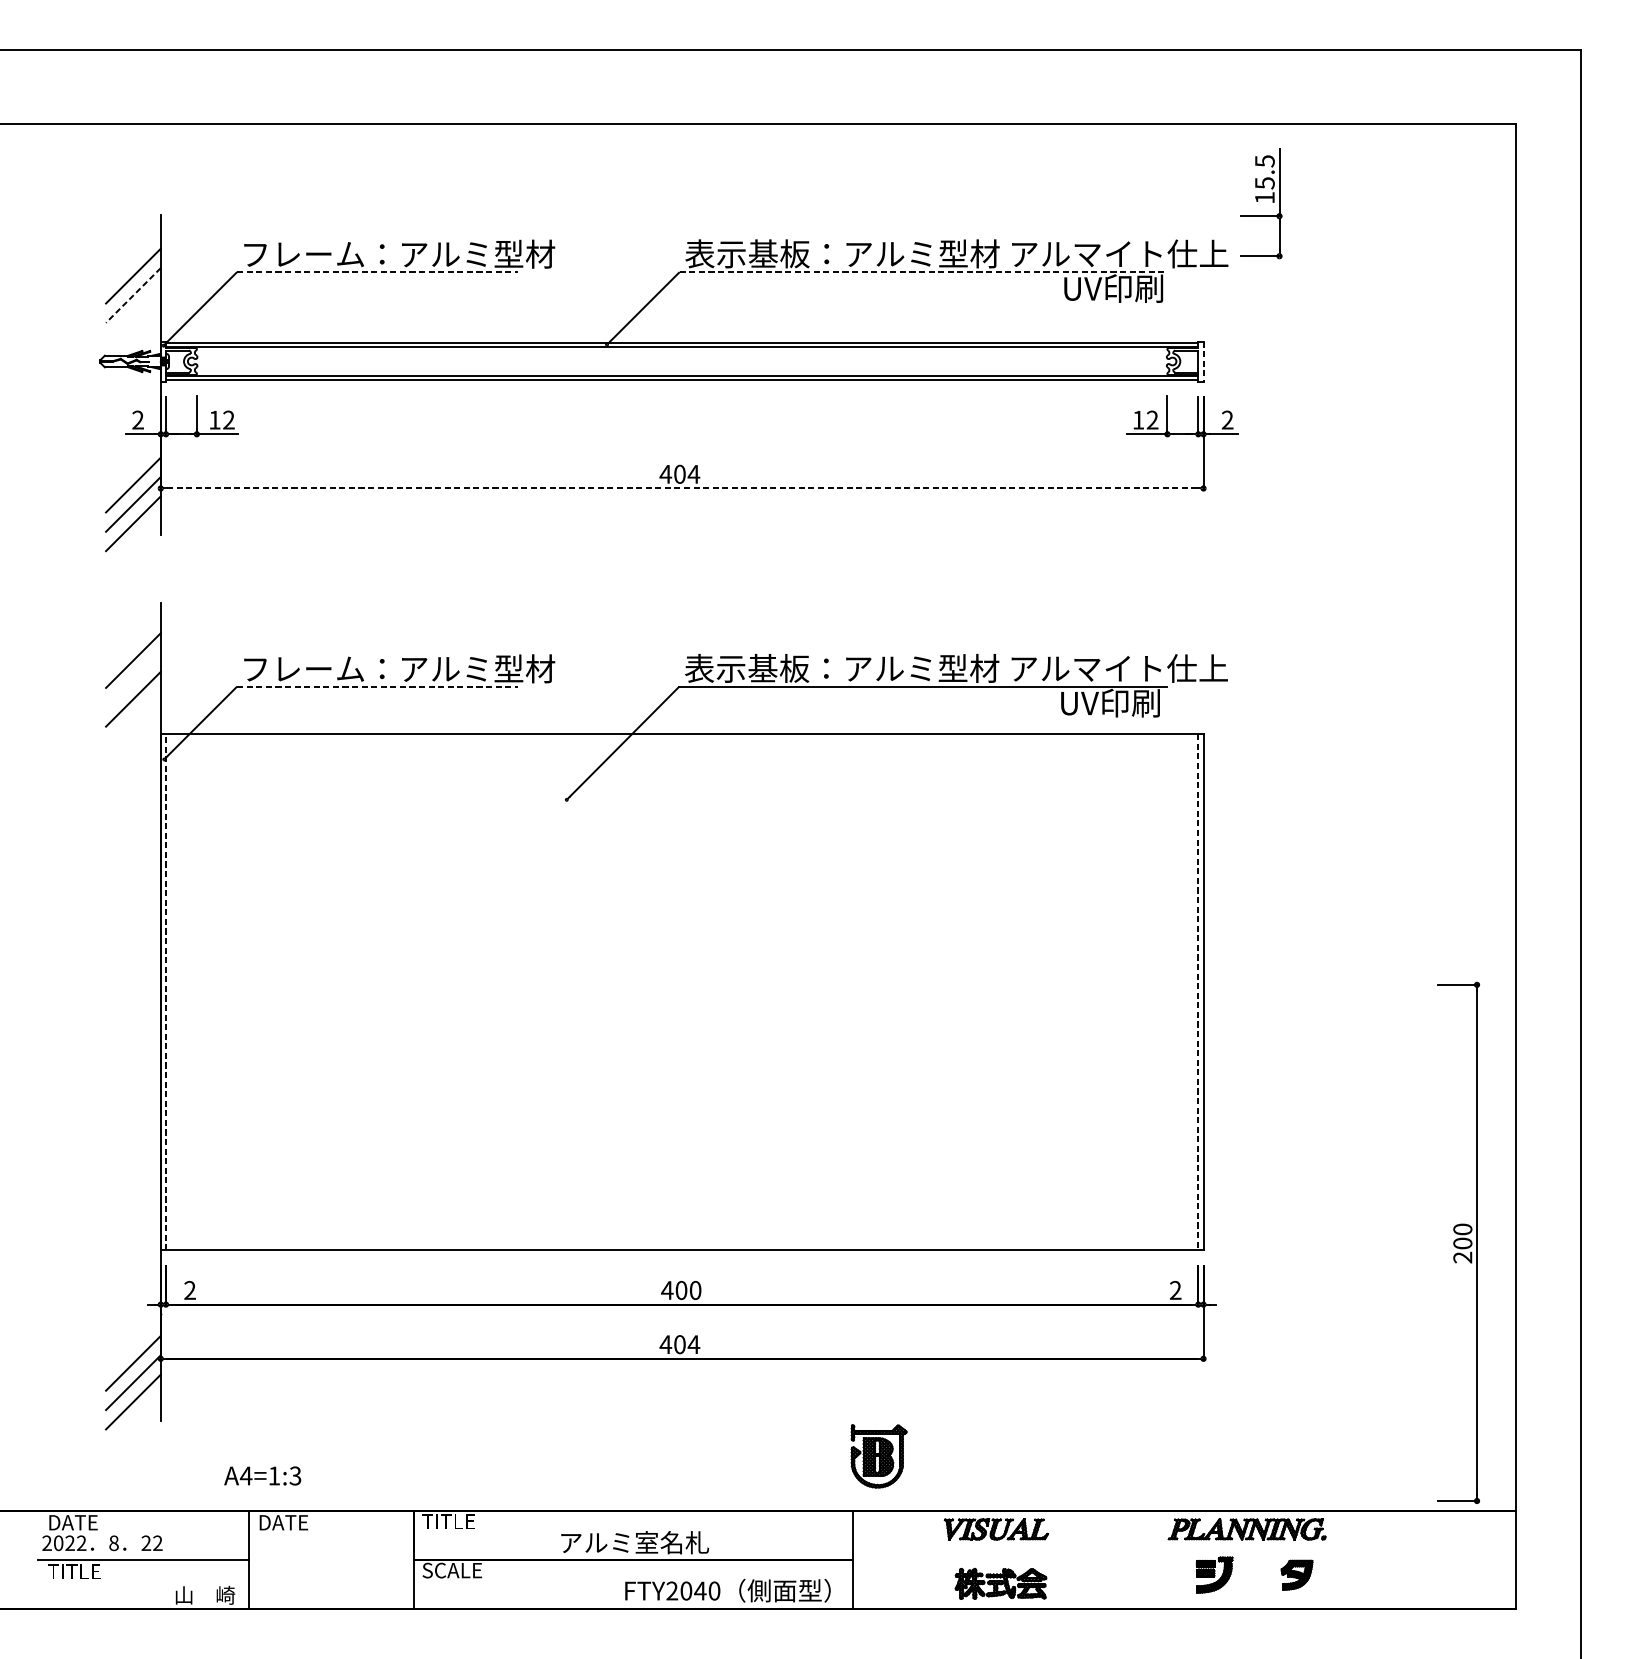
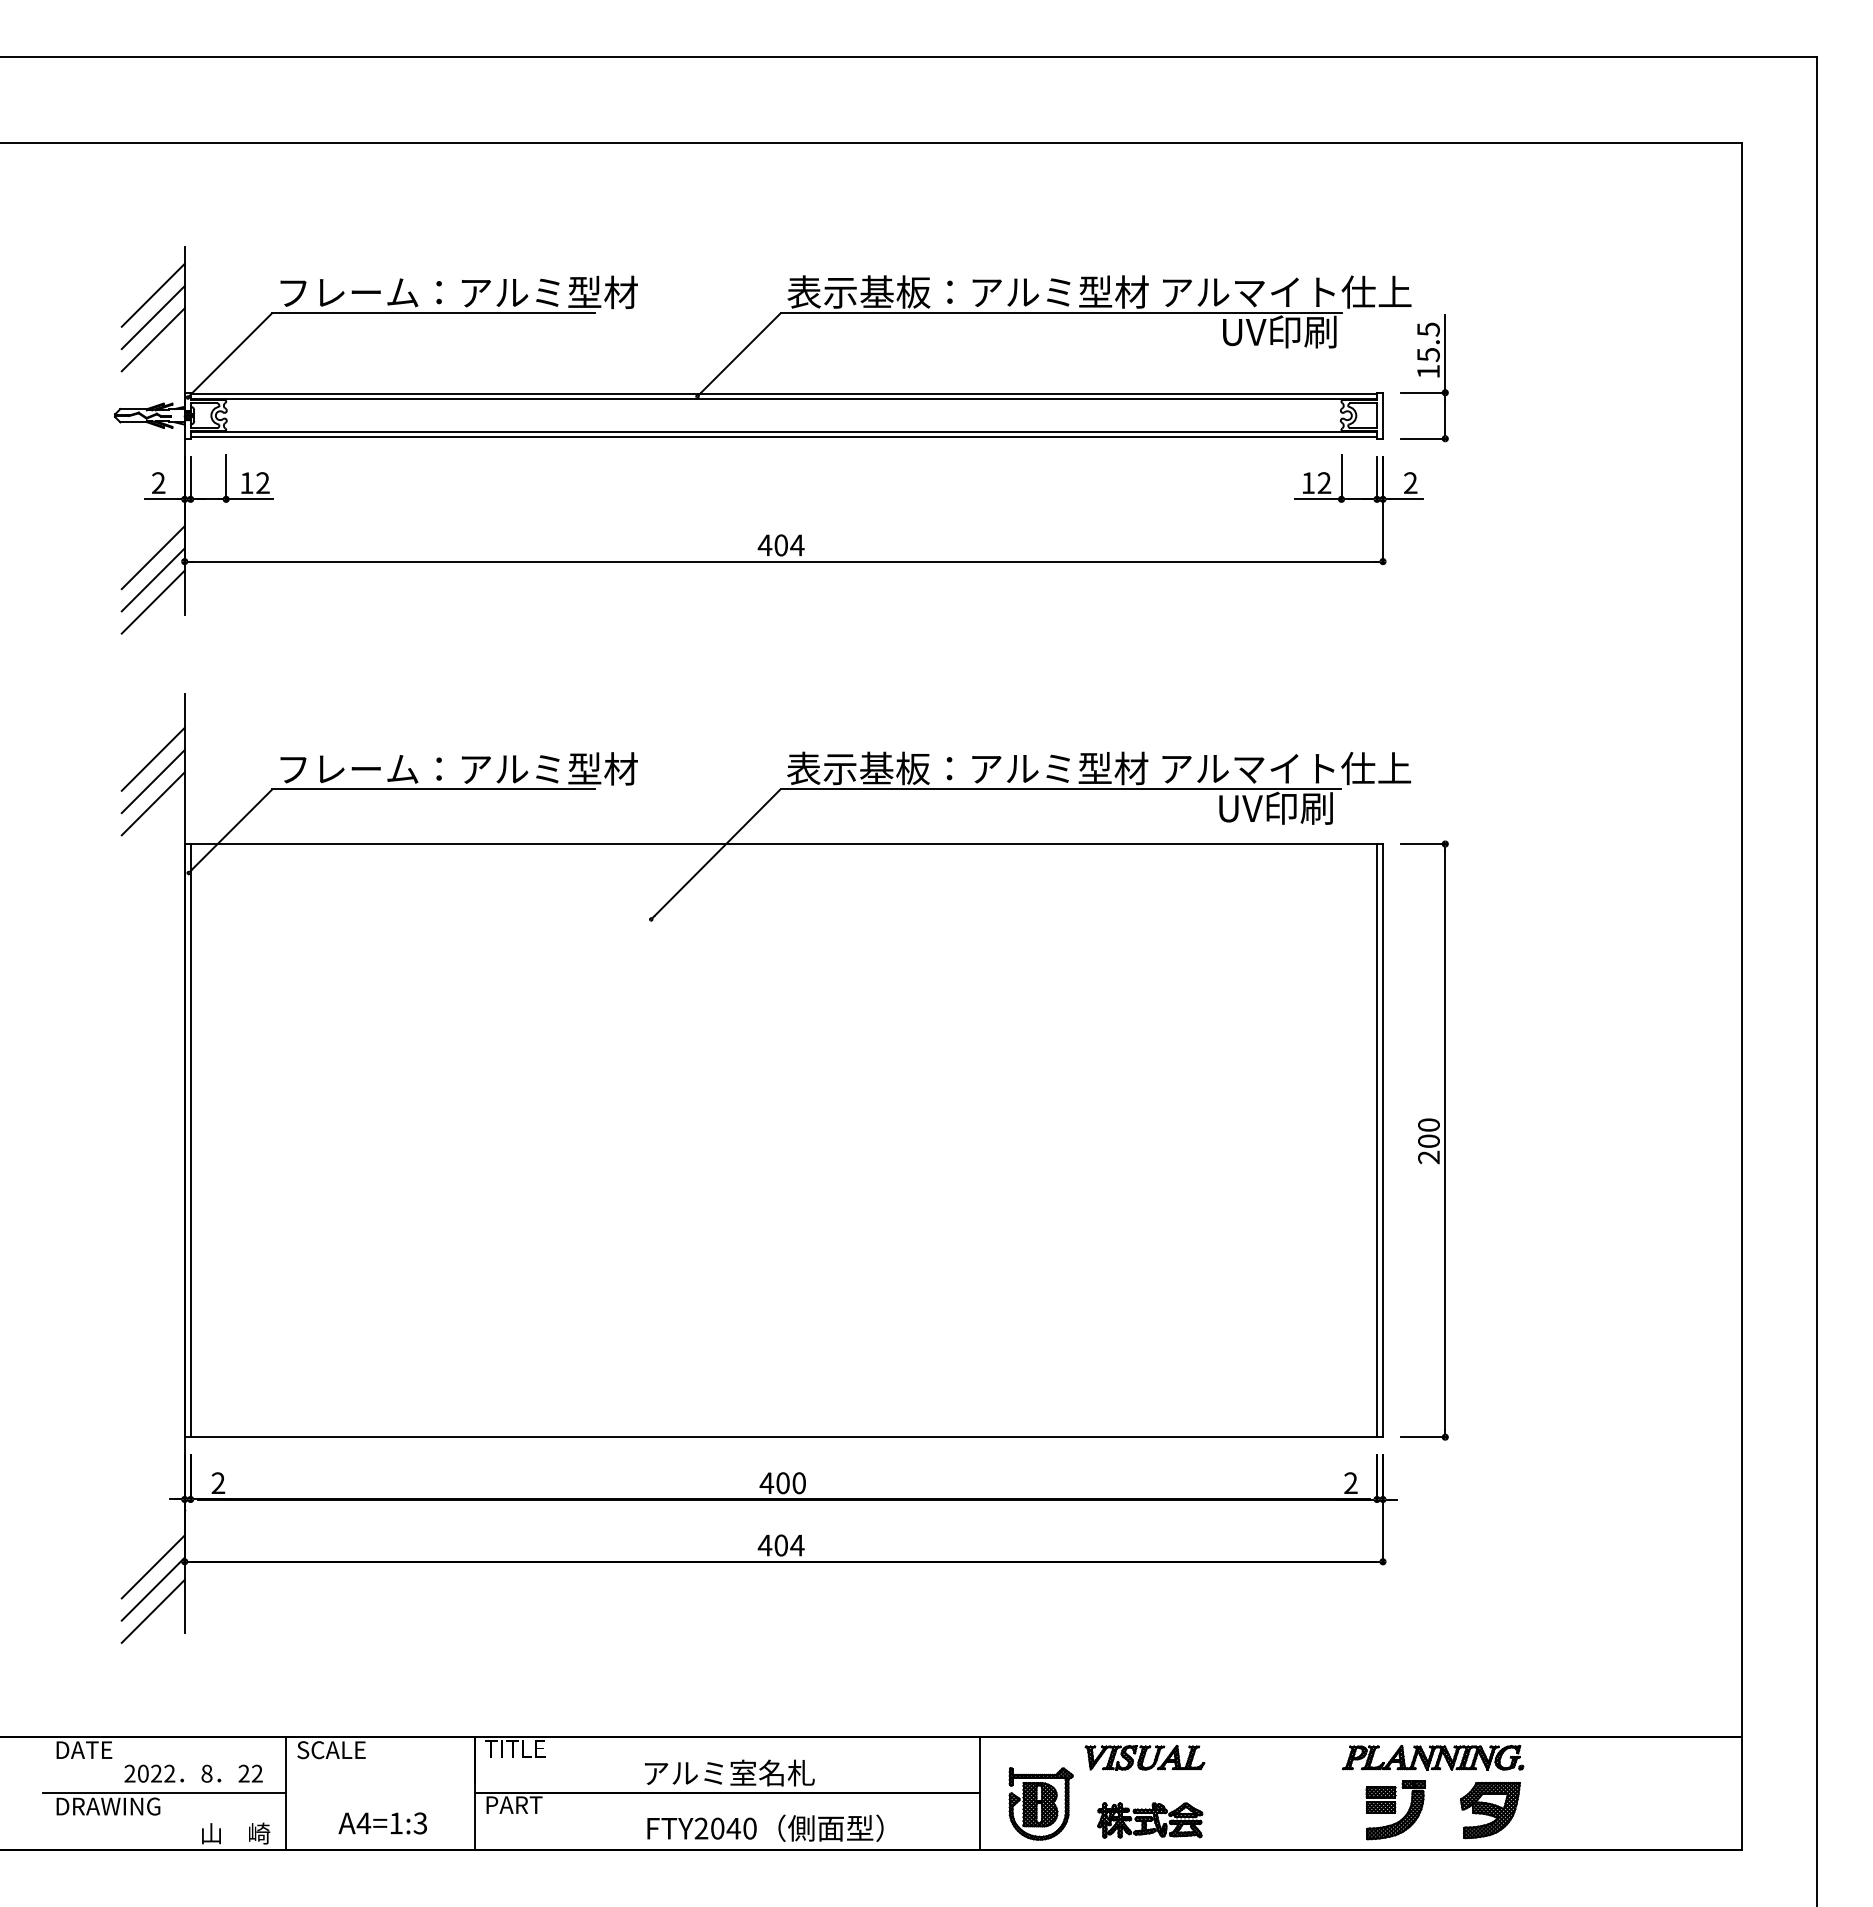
part: (1261, 203) -> (1424, 378), moved
line: (132, 256) -> (152, 294), added
line: (378, 271) -> (434, 312), dashed -> solid
line: (923, 271) -> (1061, 312), dashed -> solid
line: (132, 296) -> (152, 340), dashed -> solid
line: (1203, 362) -> (1382, 416), dashed -> solid
line: (681, 488) -> (783, 561), dashed -> solid
line: (132, 679) -> (152, 781), added
line: (378, 686) -> (434, 789), dashed -> solid
line: (165, 992) -> (190, 1140), dashed -> solid
line: (1198, 992) -> (1377, 1140), dashed -> solid
part: (1458, 1242) -> (1424, 1140), moved
part: (878, 1456) -> (1040, 1803), moved
text: (262, 1476) -> (382, 1823), moved
text: (288, 1523) -> (331, 1750), DATE -> SCALE
text: (102, 1543) -> (193, 1773), moved
text: (452, 1570) -> (519, 1805), SCALE -> PART
text: (93, 1571) -> (107, 1806), TITLE -> DRAWING
part: (1214, 1575) -> (1395, 1810), size x1.43
part: (1297, 1575) -> (1490, 1810), size x1.67
text: (727, 1590) -> (765, 1827), moved

